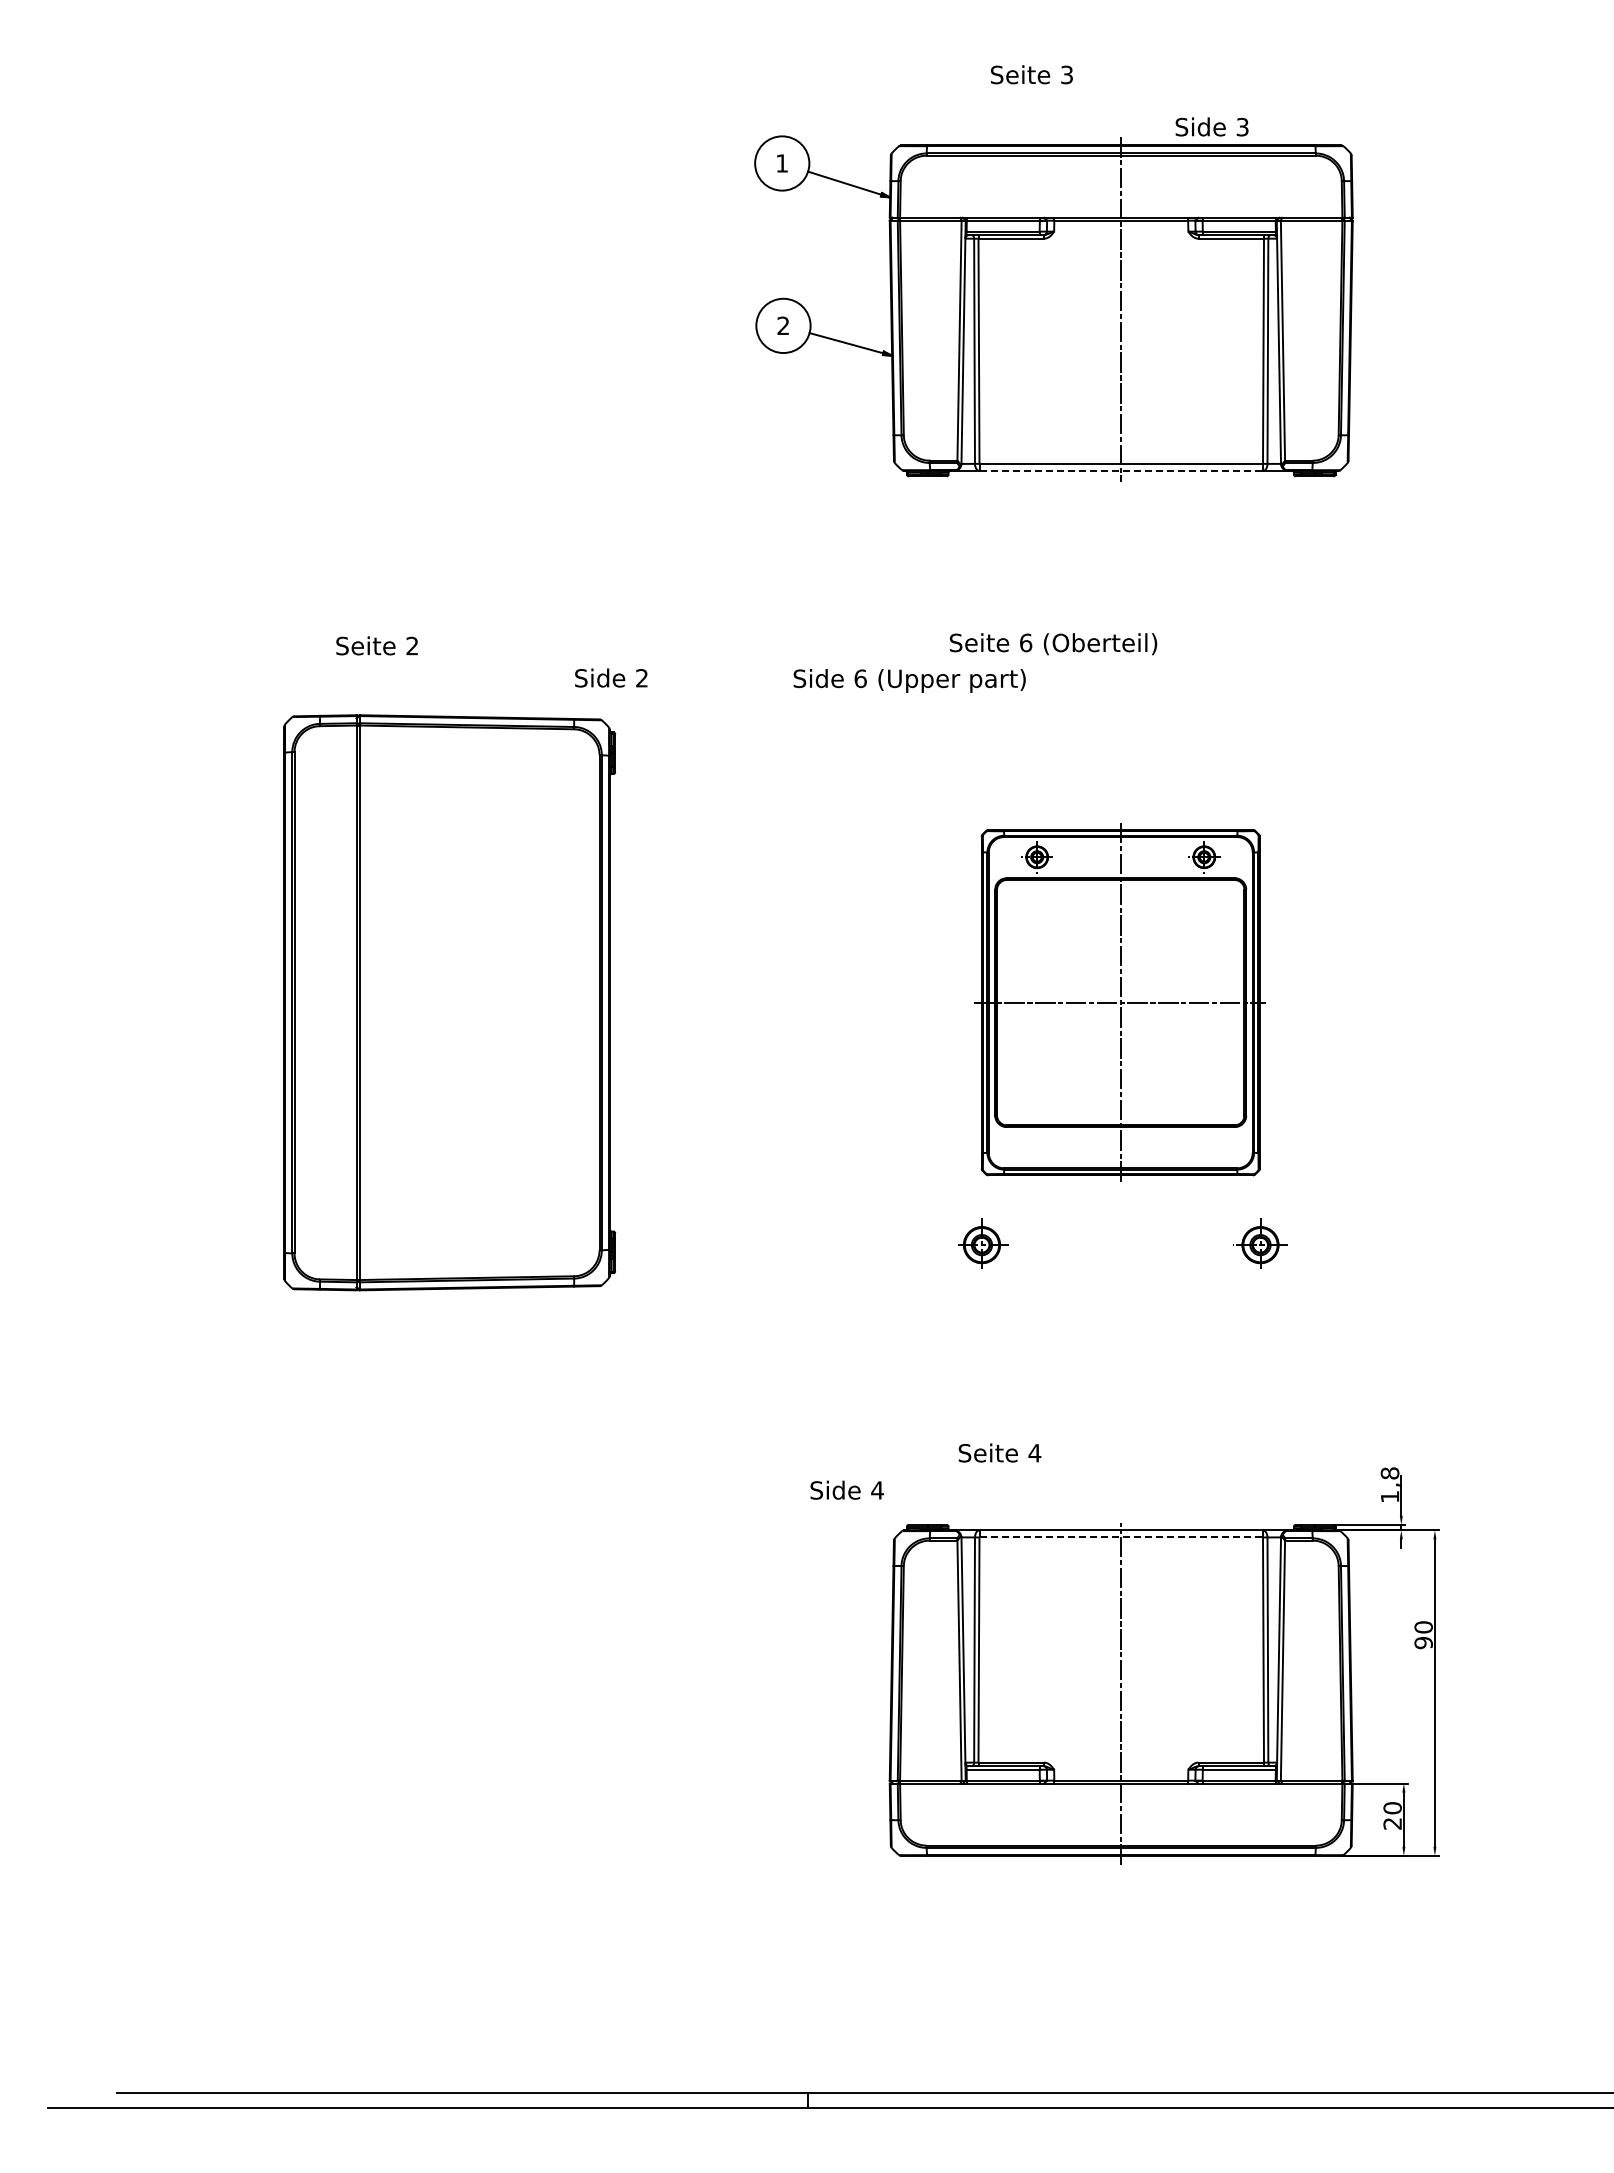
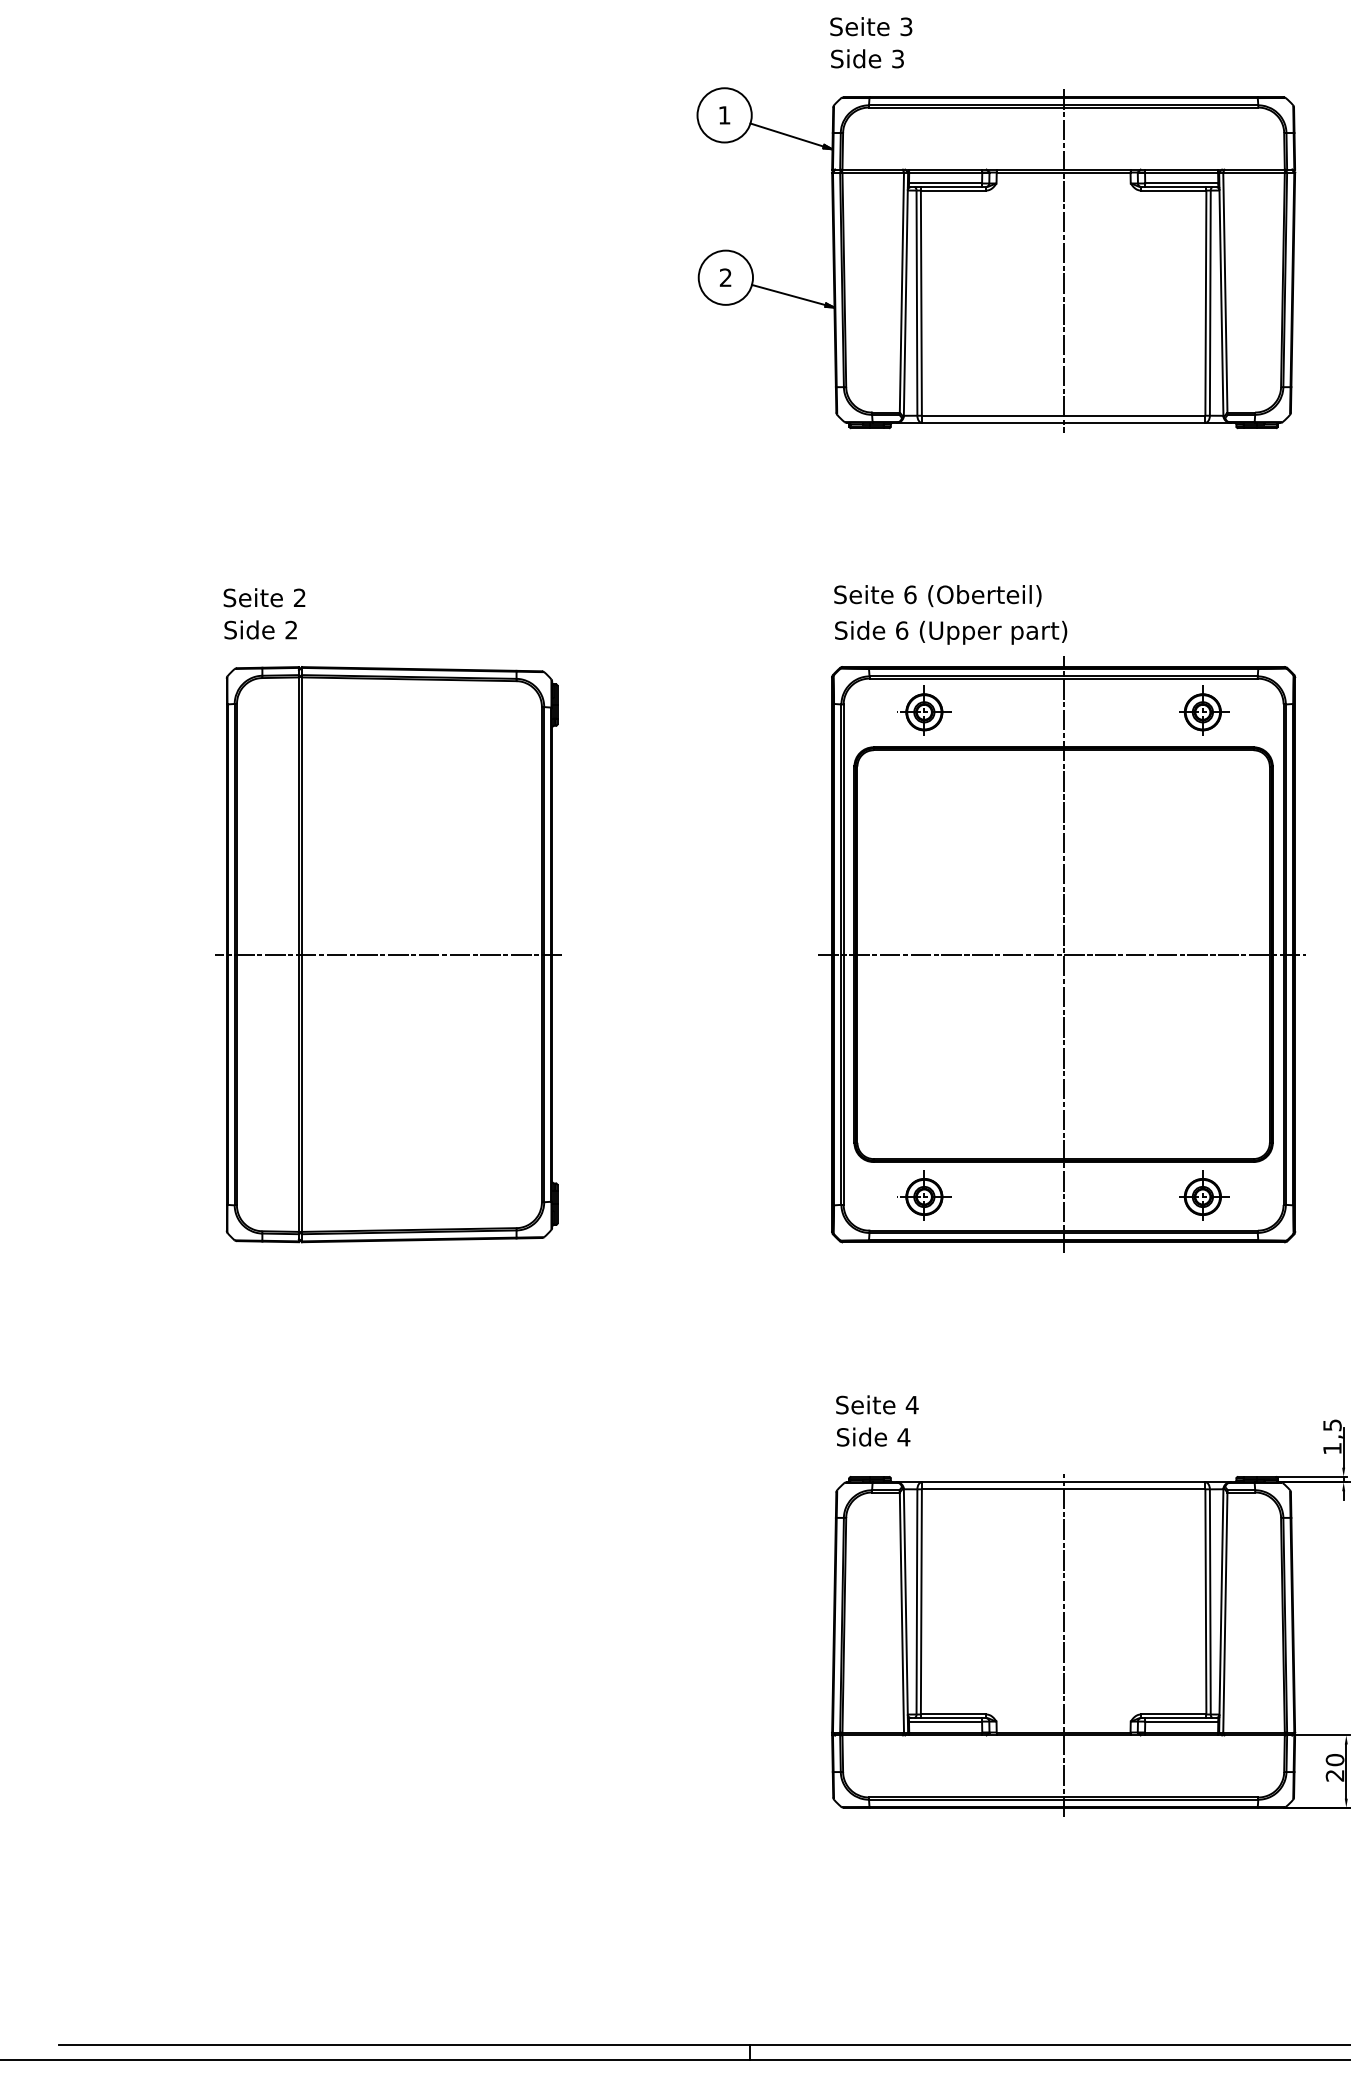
text: (1031, 74) -> (870, 26), moved
text: (1211, 126) -> (866, 58), moved
line: (1121, 470) -> (1063, 422), dashed -> solid
text: (1053, 644) -> (937, 596), moved
text: (376, 645) -> (263, 597), moved
text: (611, 677) -> (260, 629), moved
text: (909, 680) -> (950, 632), moved
line: (445, 1002) -> (387, 954), added
part: (1119, 1002) -> (1061, 954), size x1.67
text: (999, 1452) -> (876, 1404), moved
text: (1389, 1473) -> (1331, 1425), 1,8 -> 1,5
text: (846, 1489) -> (872, 1436), moved
line: (1121, 1537) -> (1063, 1489), dashed -> solid

